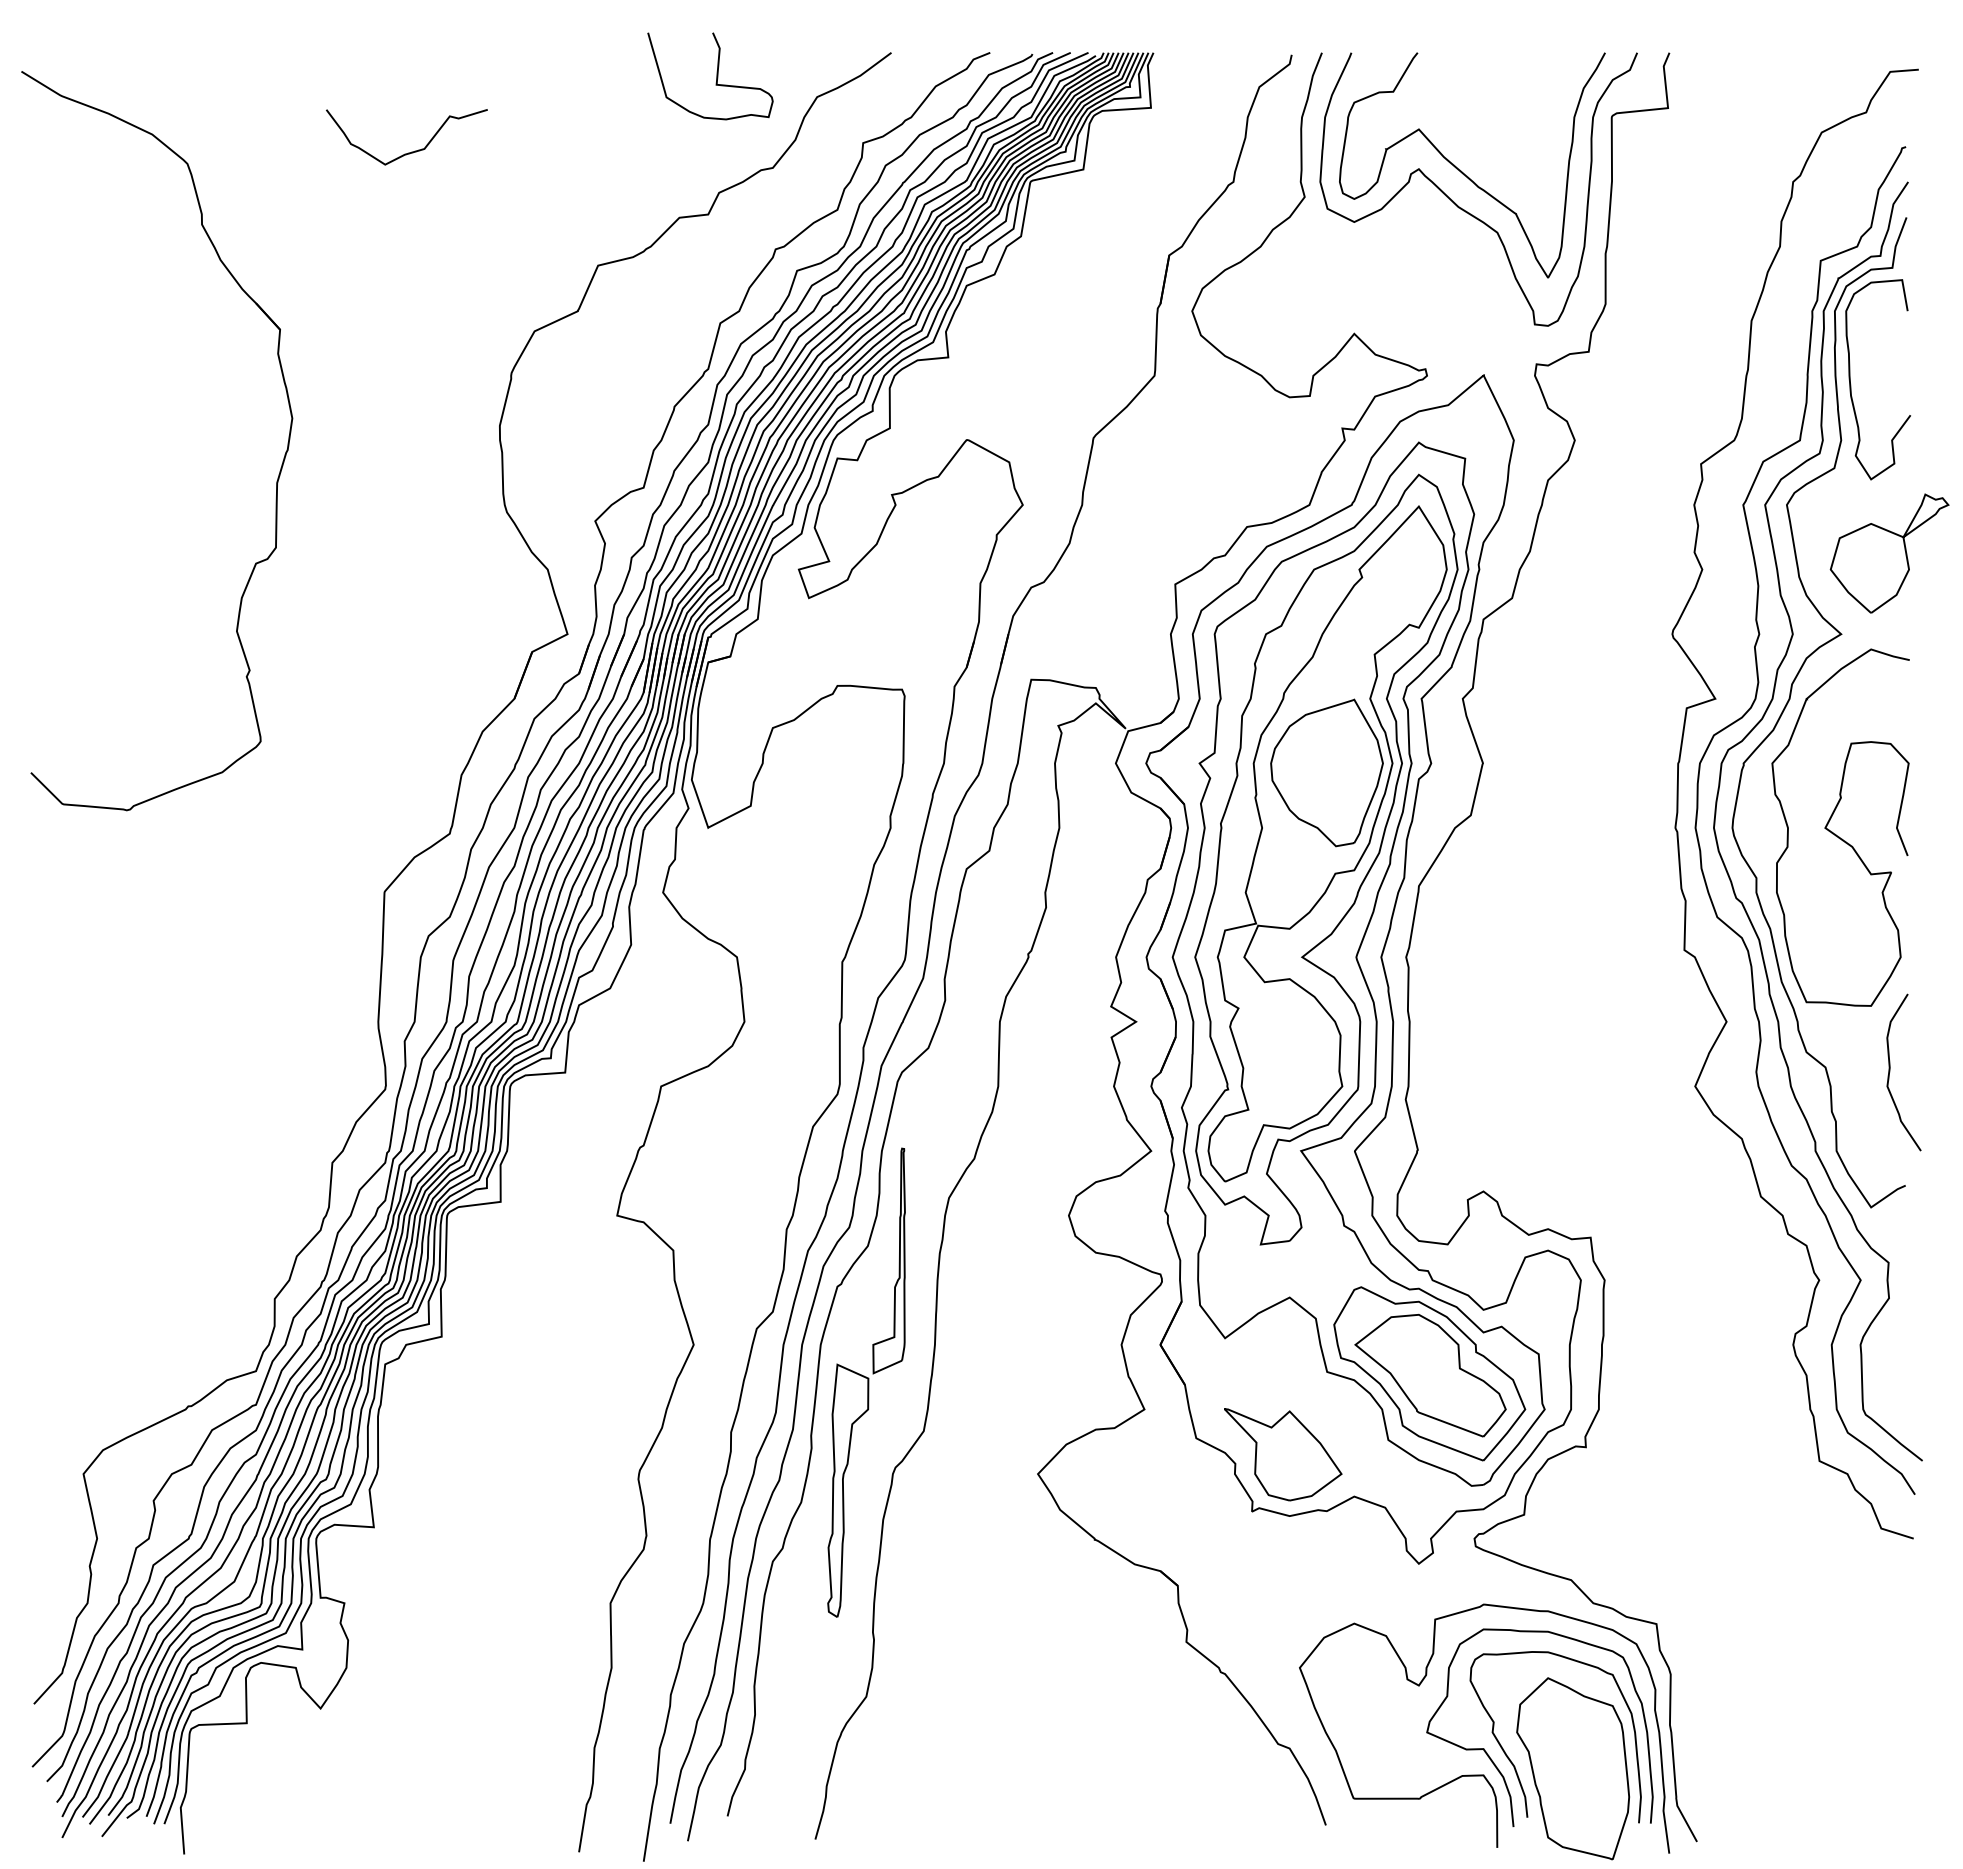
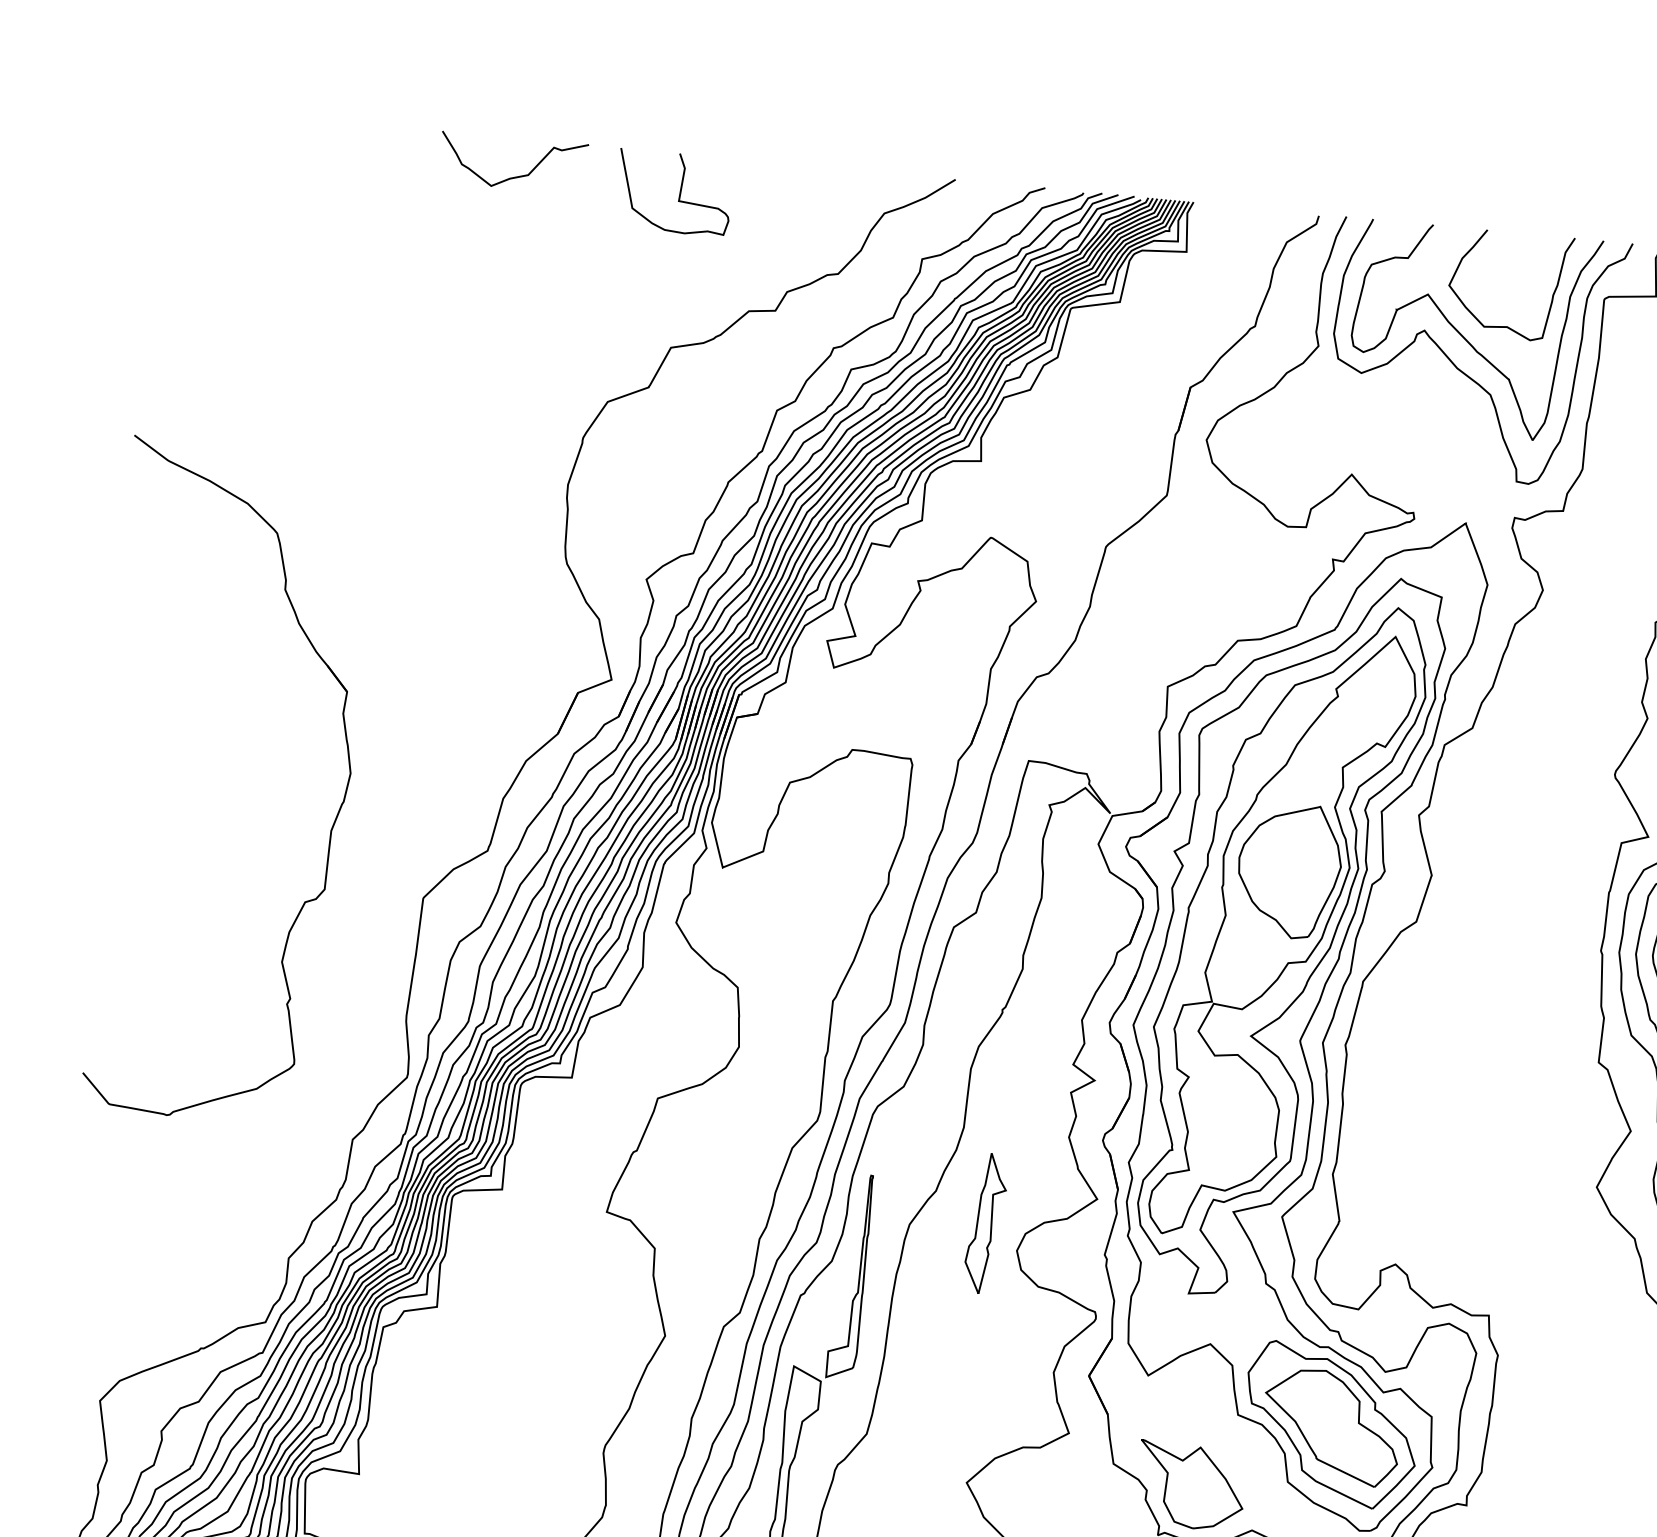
curve: (716, 76) -> (679, 193), moved
curve: (411, 151) -> (516, 176), moved
curve: (1507, 156) -> (1506, 326), added
part: (277, 477) -> (332, 825), moved
part: (1032, 1188) -> (986, 1223), added

